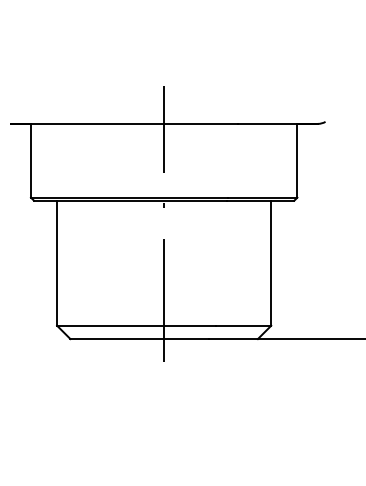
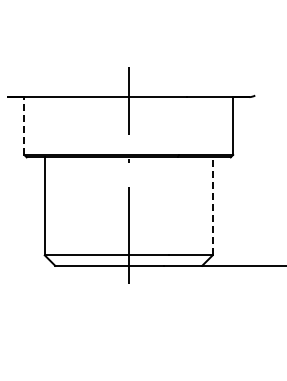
line: (31, 161) -> (24, 126), solid -> dashed
line: (271, 263) -> (212, 206), solid -> dashed

